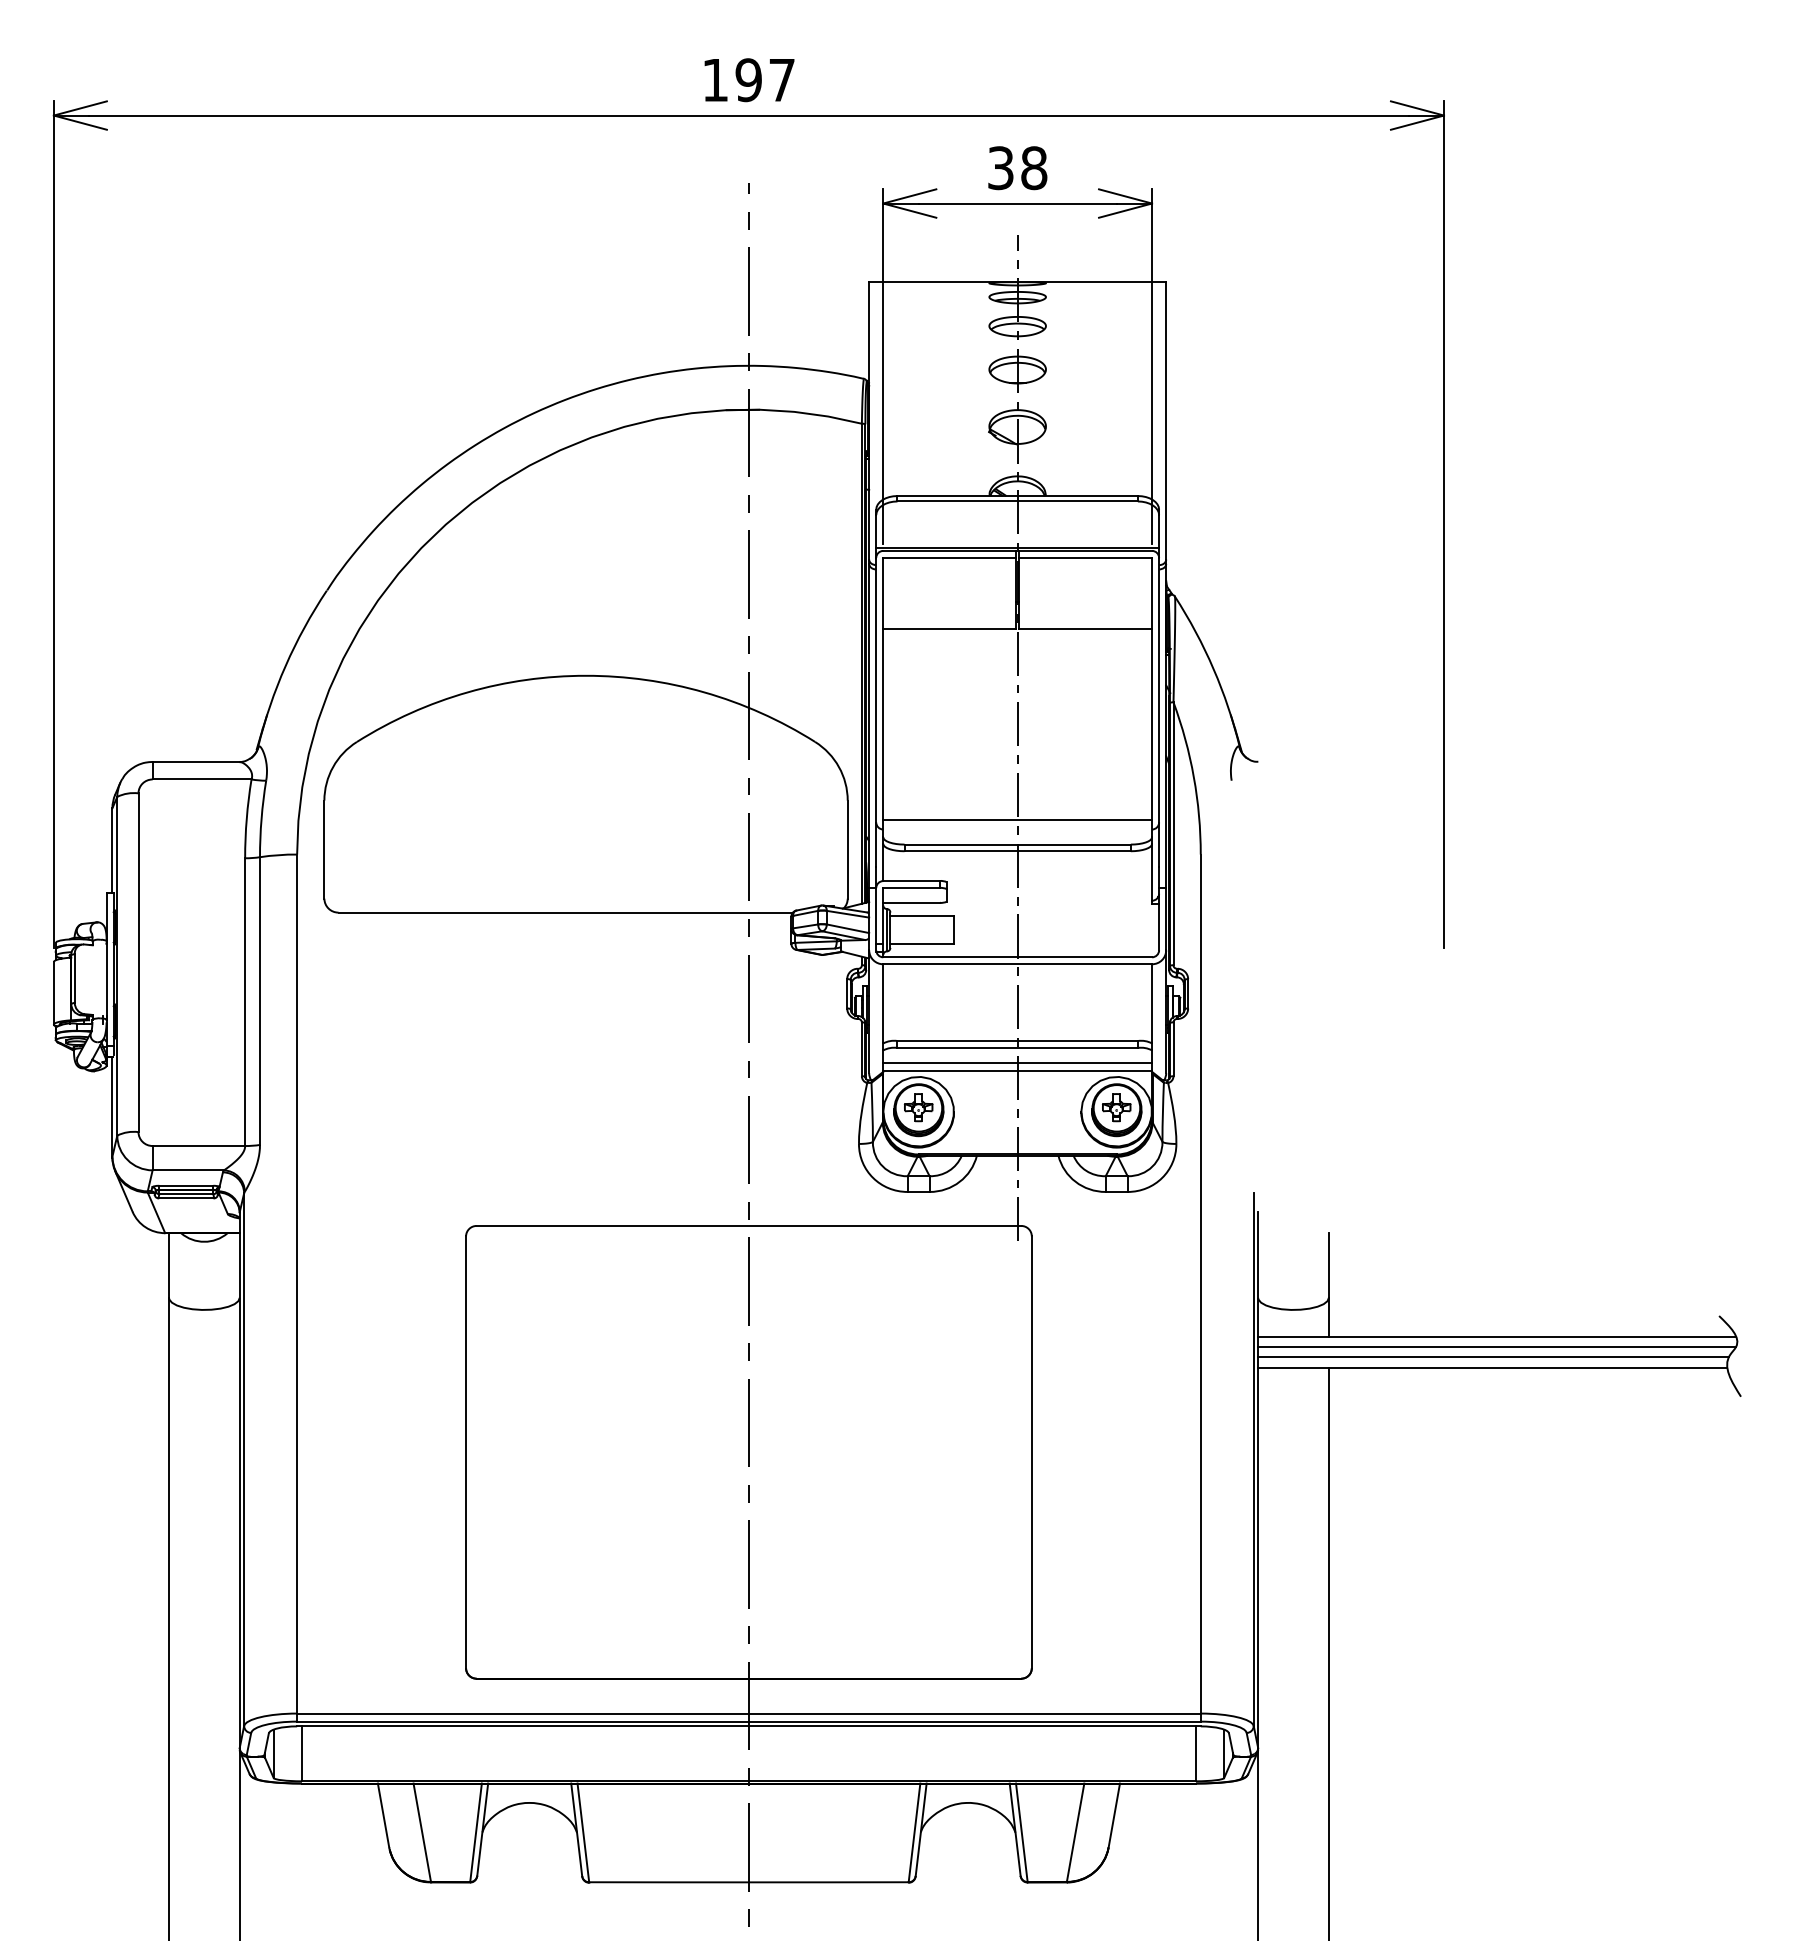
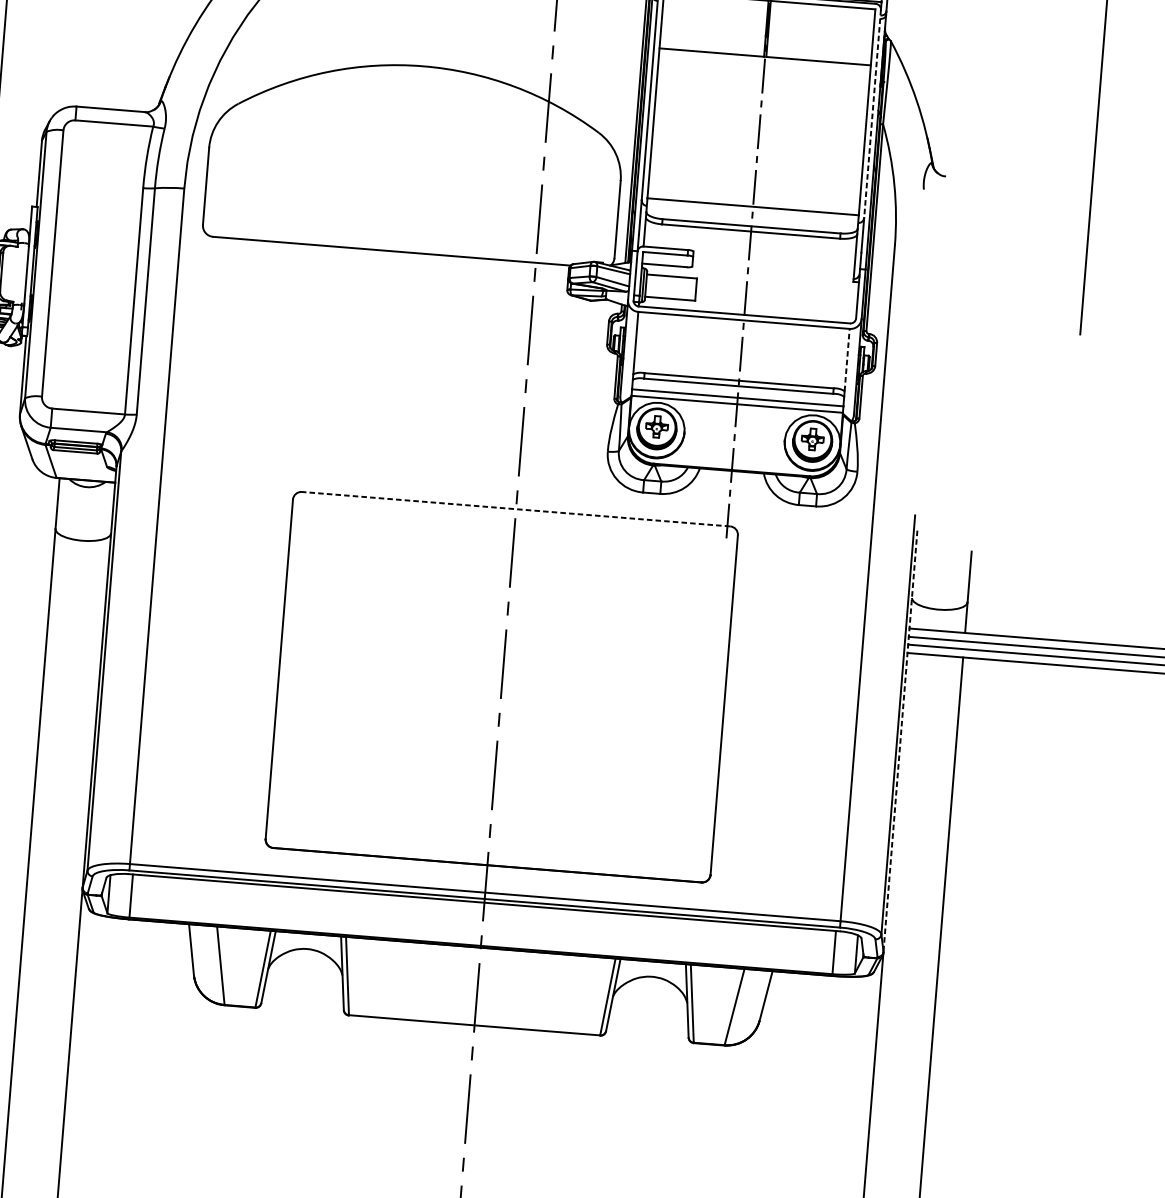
line: (1159, 690) -> (872, 114), solid -> dashed
line: (1152, 1003) -> (847, 359), solid -> dashed
line: (748, 1225) -> (515, 508), solid -> dashed
line: (1258, 1480) -> (900, 741), solid -> dashed

